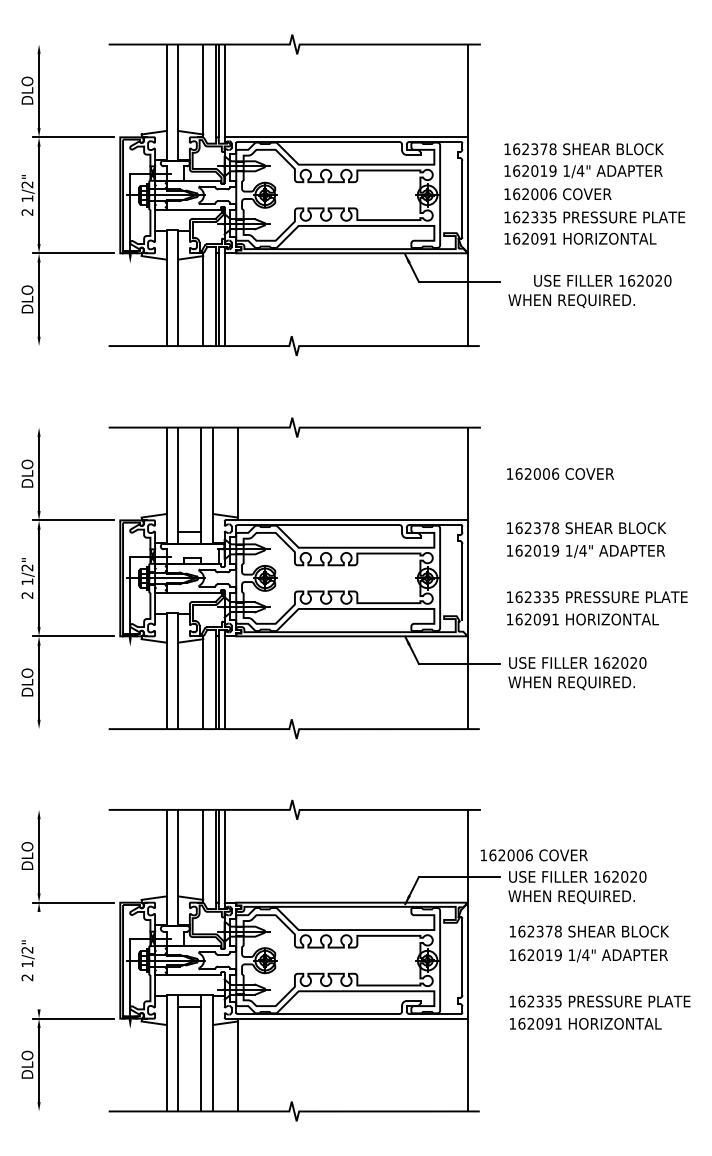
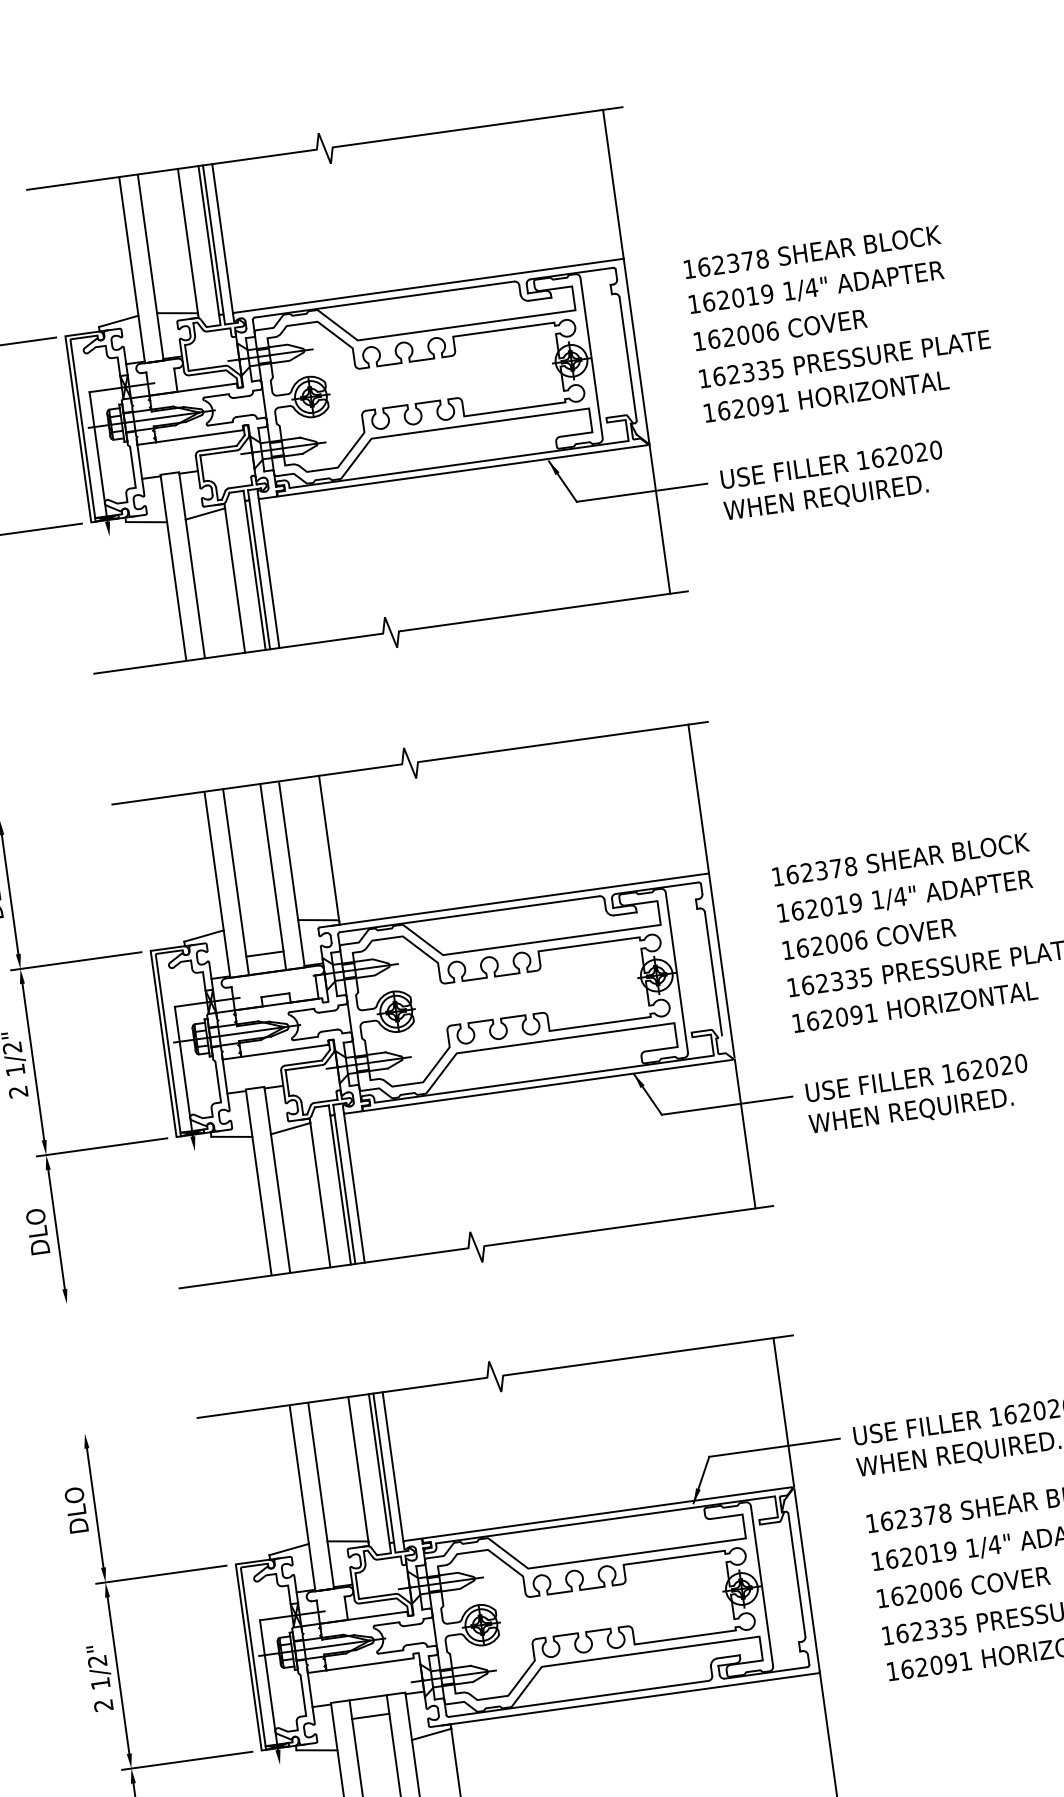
text: (602, 280) -> (830, 464), moved
text: (560, 473) -> (868, 938), moved
text: (534, 855) -> (963, 1587), moved
line: (39, 960) -> (119, 1675), added

